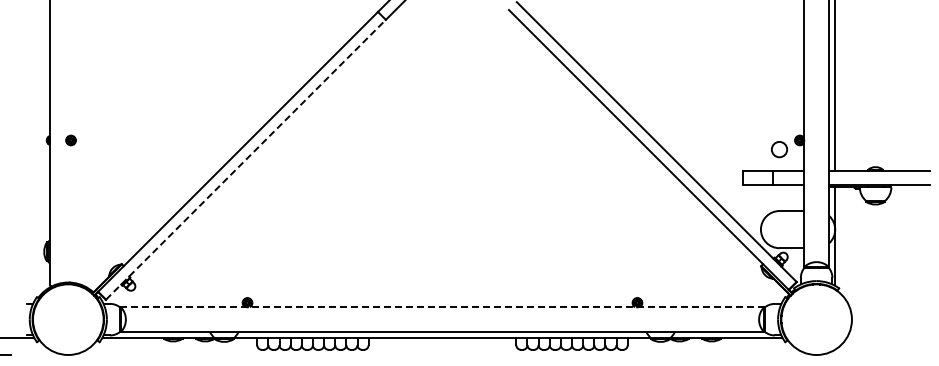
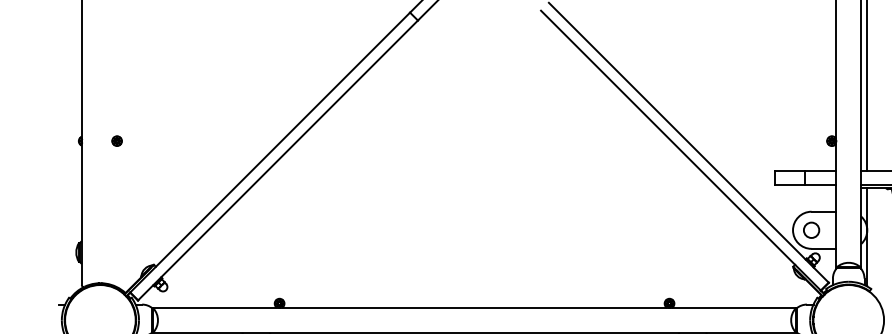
part: (70, 140) -> (116, 141), moved
circle: (779, 149) -> (811, 230), moved
line: (245, 159) -> (277, 160), dashed -> solid
line: (442, 307) -> (474, 308), dashed -> solid

